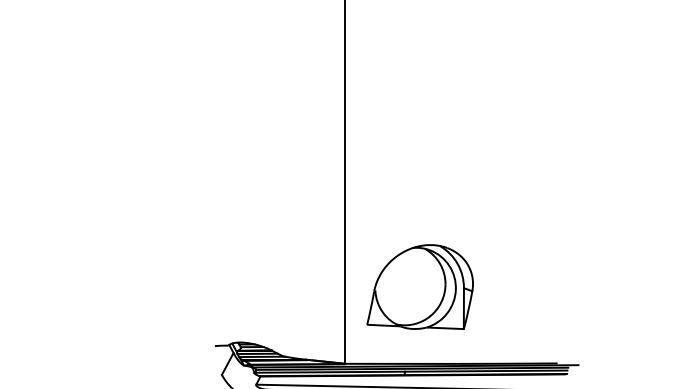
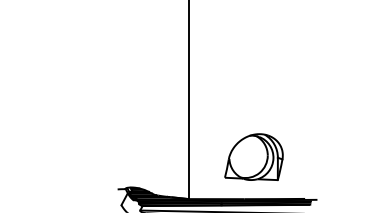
part: (419, 285) -> (253, 156), moved

